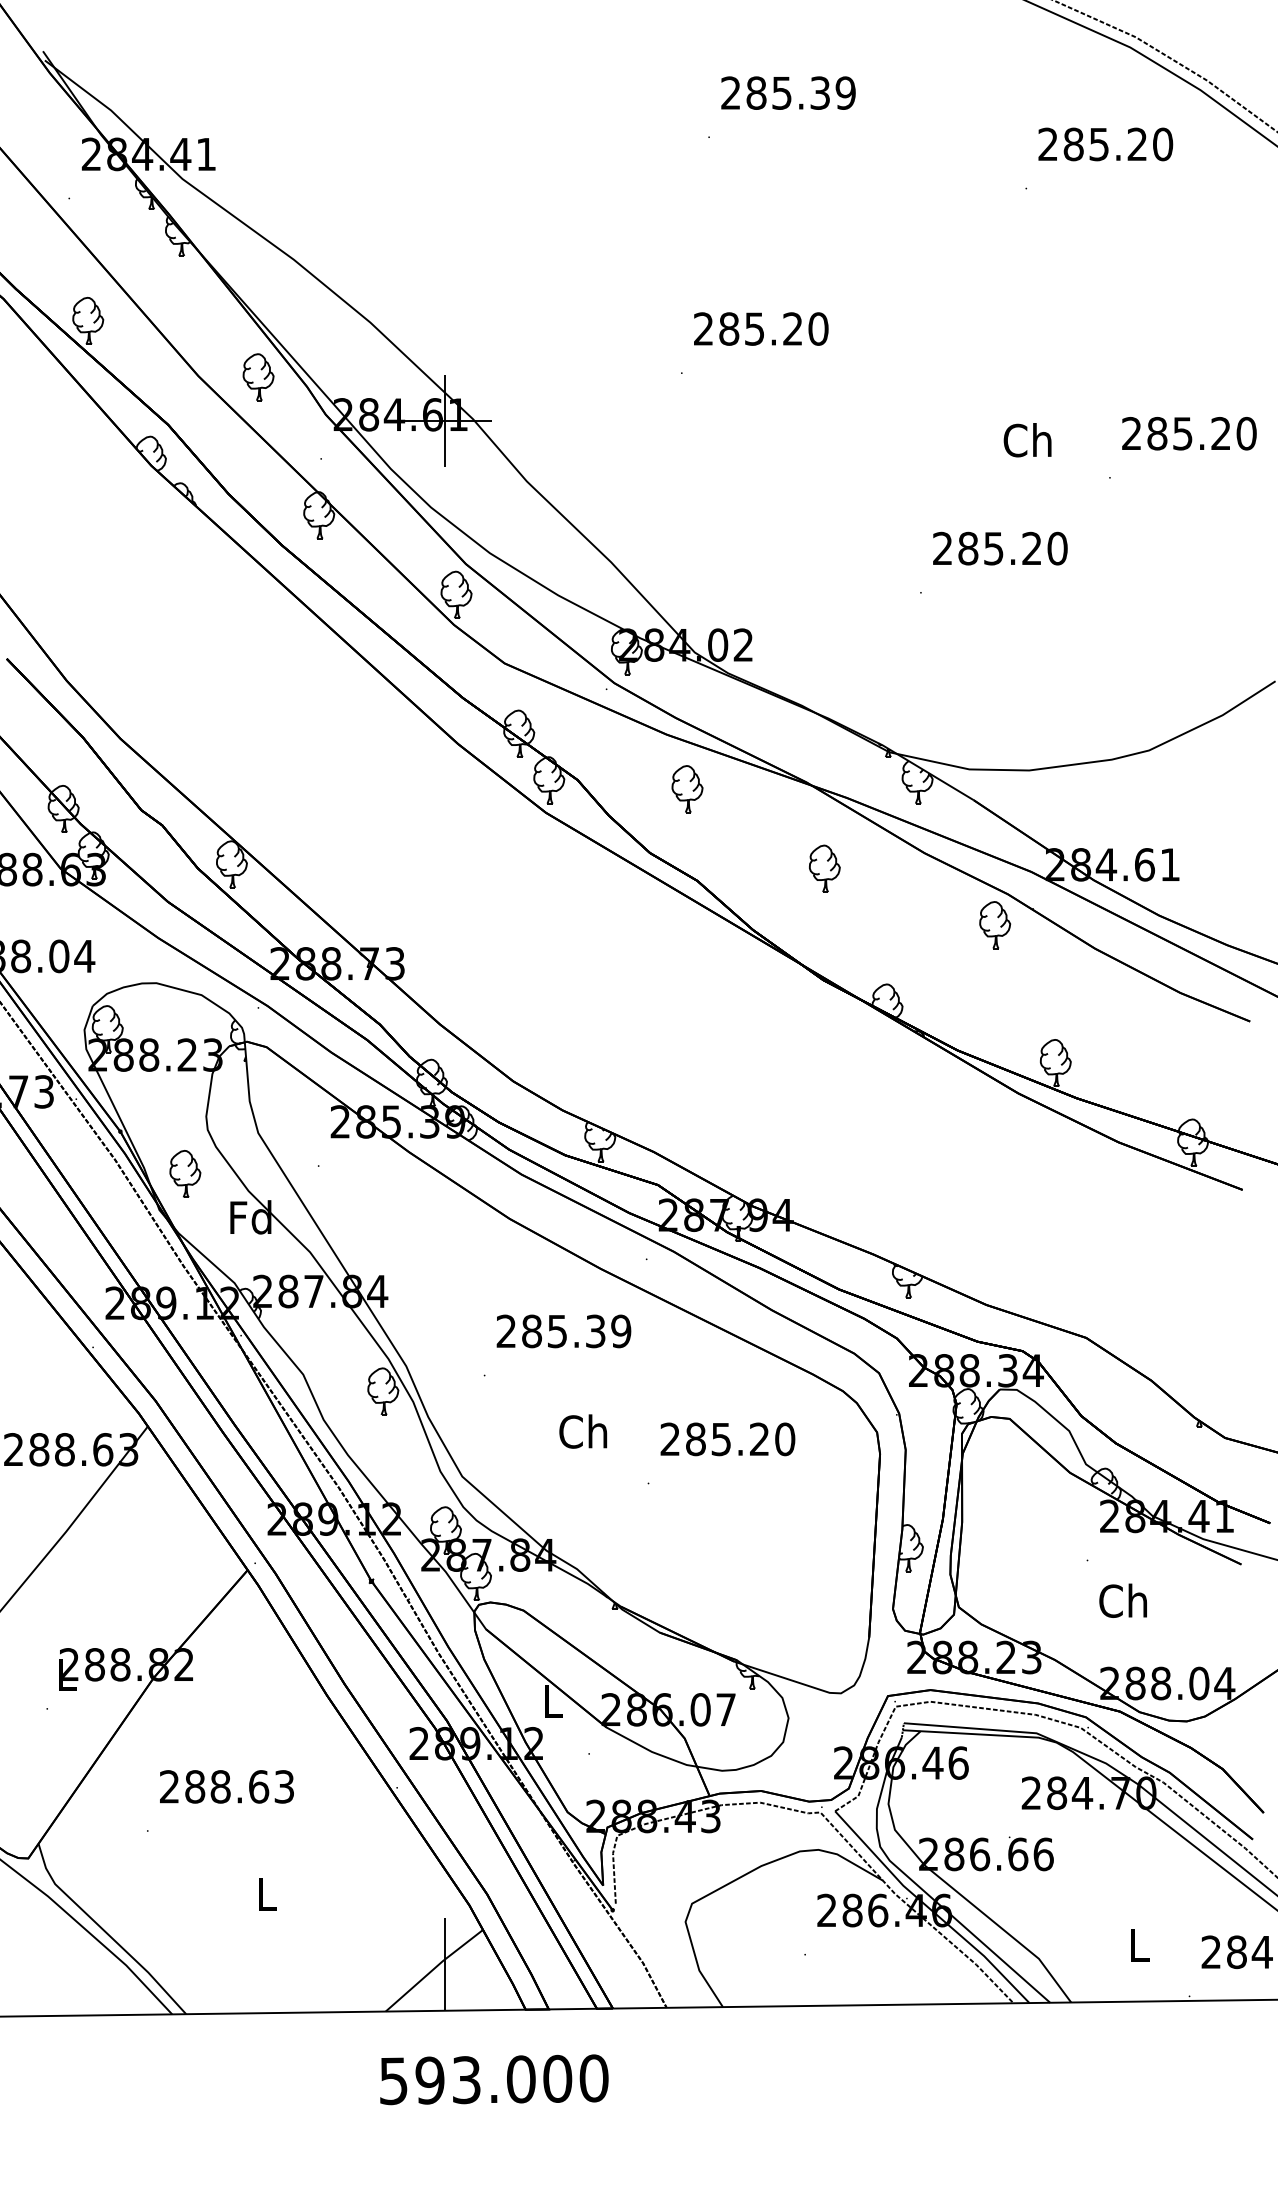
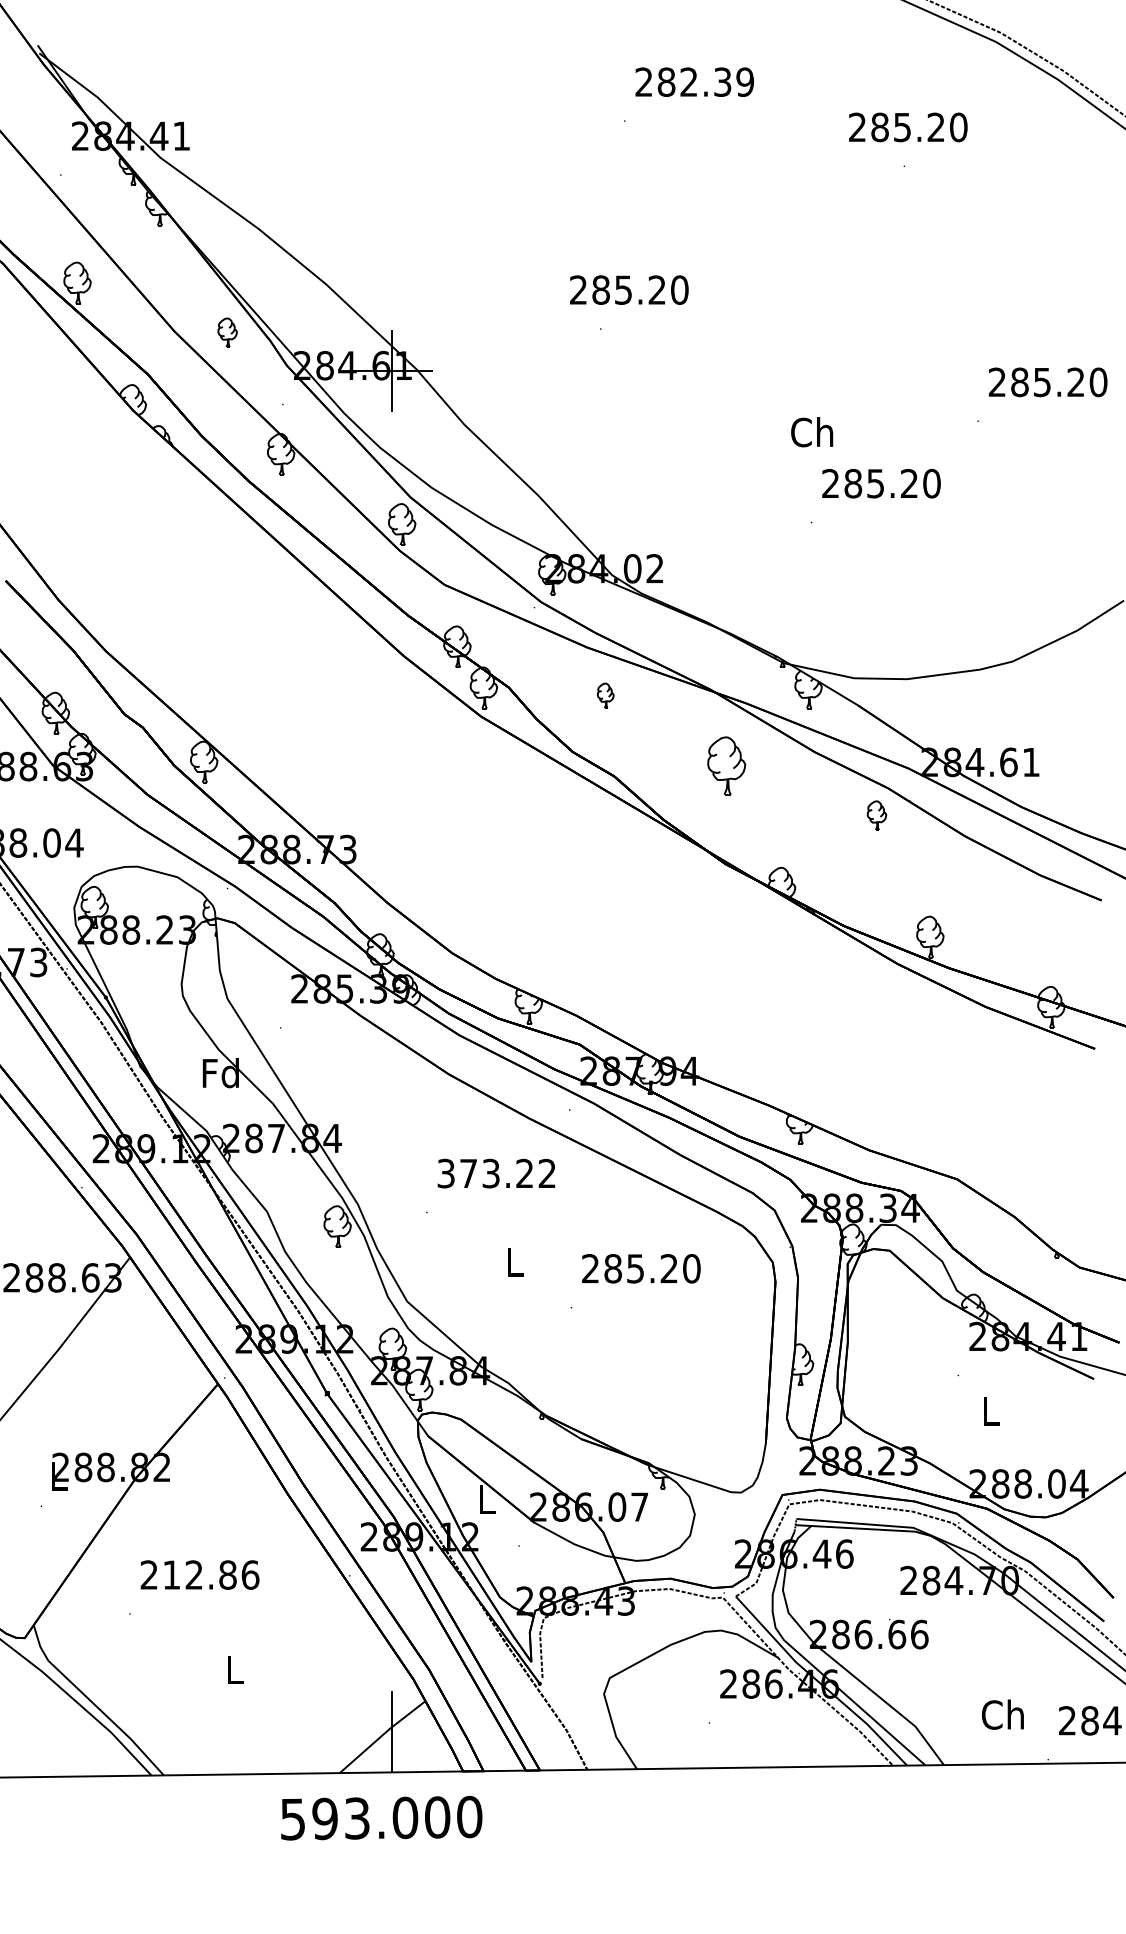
text: (781, 92) -> (688, 81), 285.39 -> 282.39
text: (1105, 144) -> (908, 127), moved
text: (761, 328) -> (629, 289), moved
part: (258, 377) -> (227, 332), size x0.7
text: (1027, 440) -> (811, 432), moved
part: (687, 789) -> (605, 695), size x0.6
part: (824, 868) -> (726, 765), size x1.4
part: (995, 925) -> (877, 815), size x0.7
part: (185, 1173) -> (163, 1034), removed
text: (563, 1331) -> (496, 1173), 285.39 -> 373.22
text: (583, 1431) -> (514, 1261), Ch -> L
text: (1122, 1600) -> (989, 1410), Ch -> L
text: (239, 1786) -> (210, 1574), 288.63 -> 212.86
text: (1137, 1945) -> (1002, 1714), L -> Ch
text: (494, 2079) -> (381, 1817), moved

